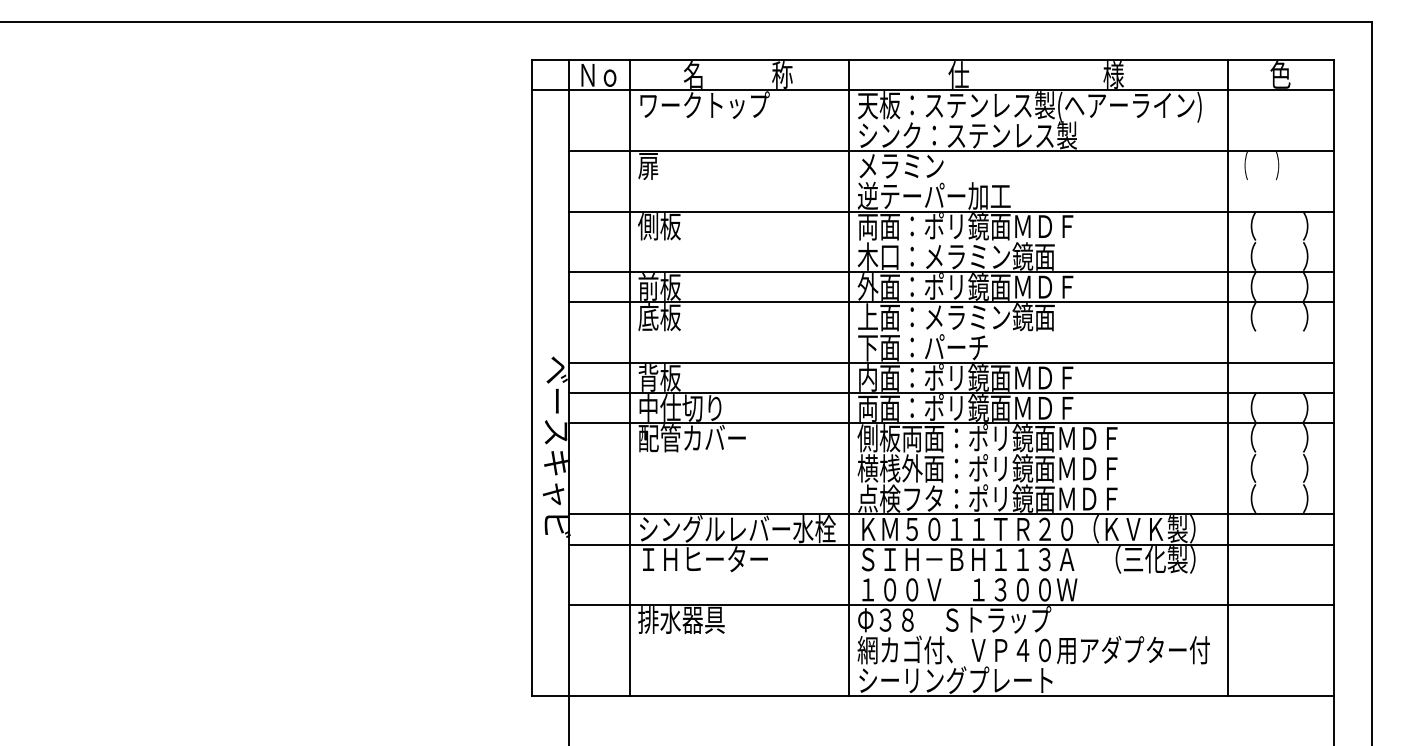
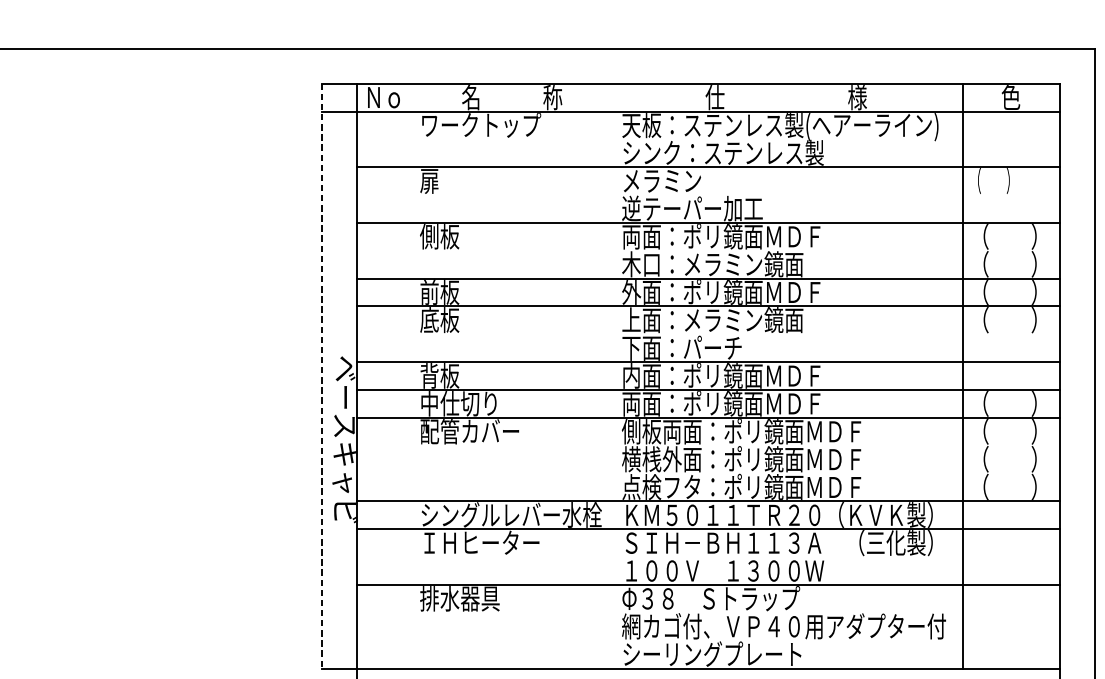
line: (629, 377) -> (412, 375), removed
line: (849, 377) -> (614, 375), removed
line: (531, 378) -> (321, 376), solid -> dashed

